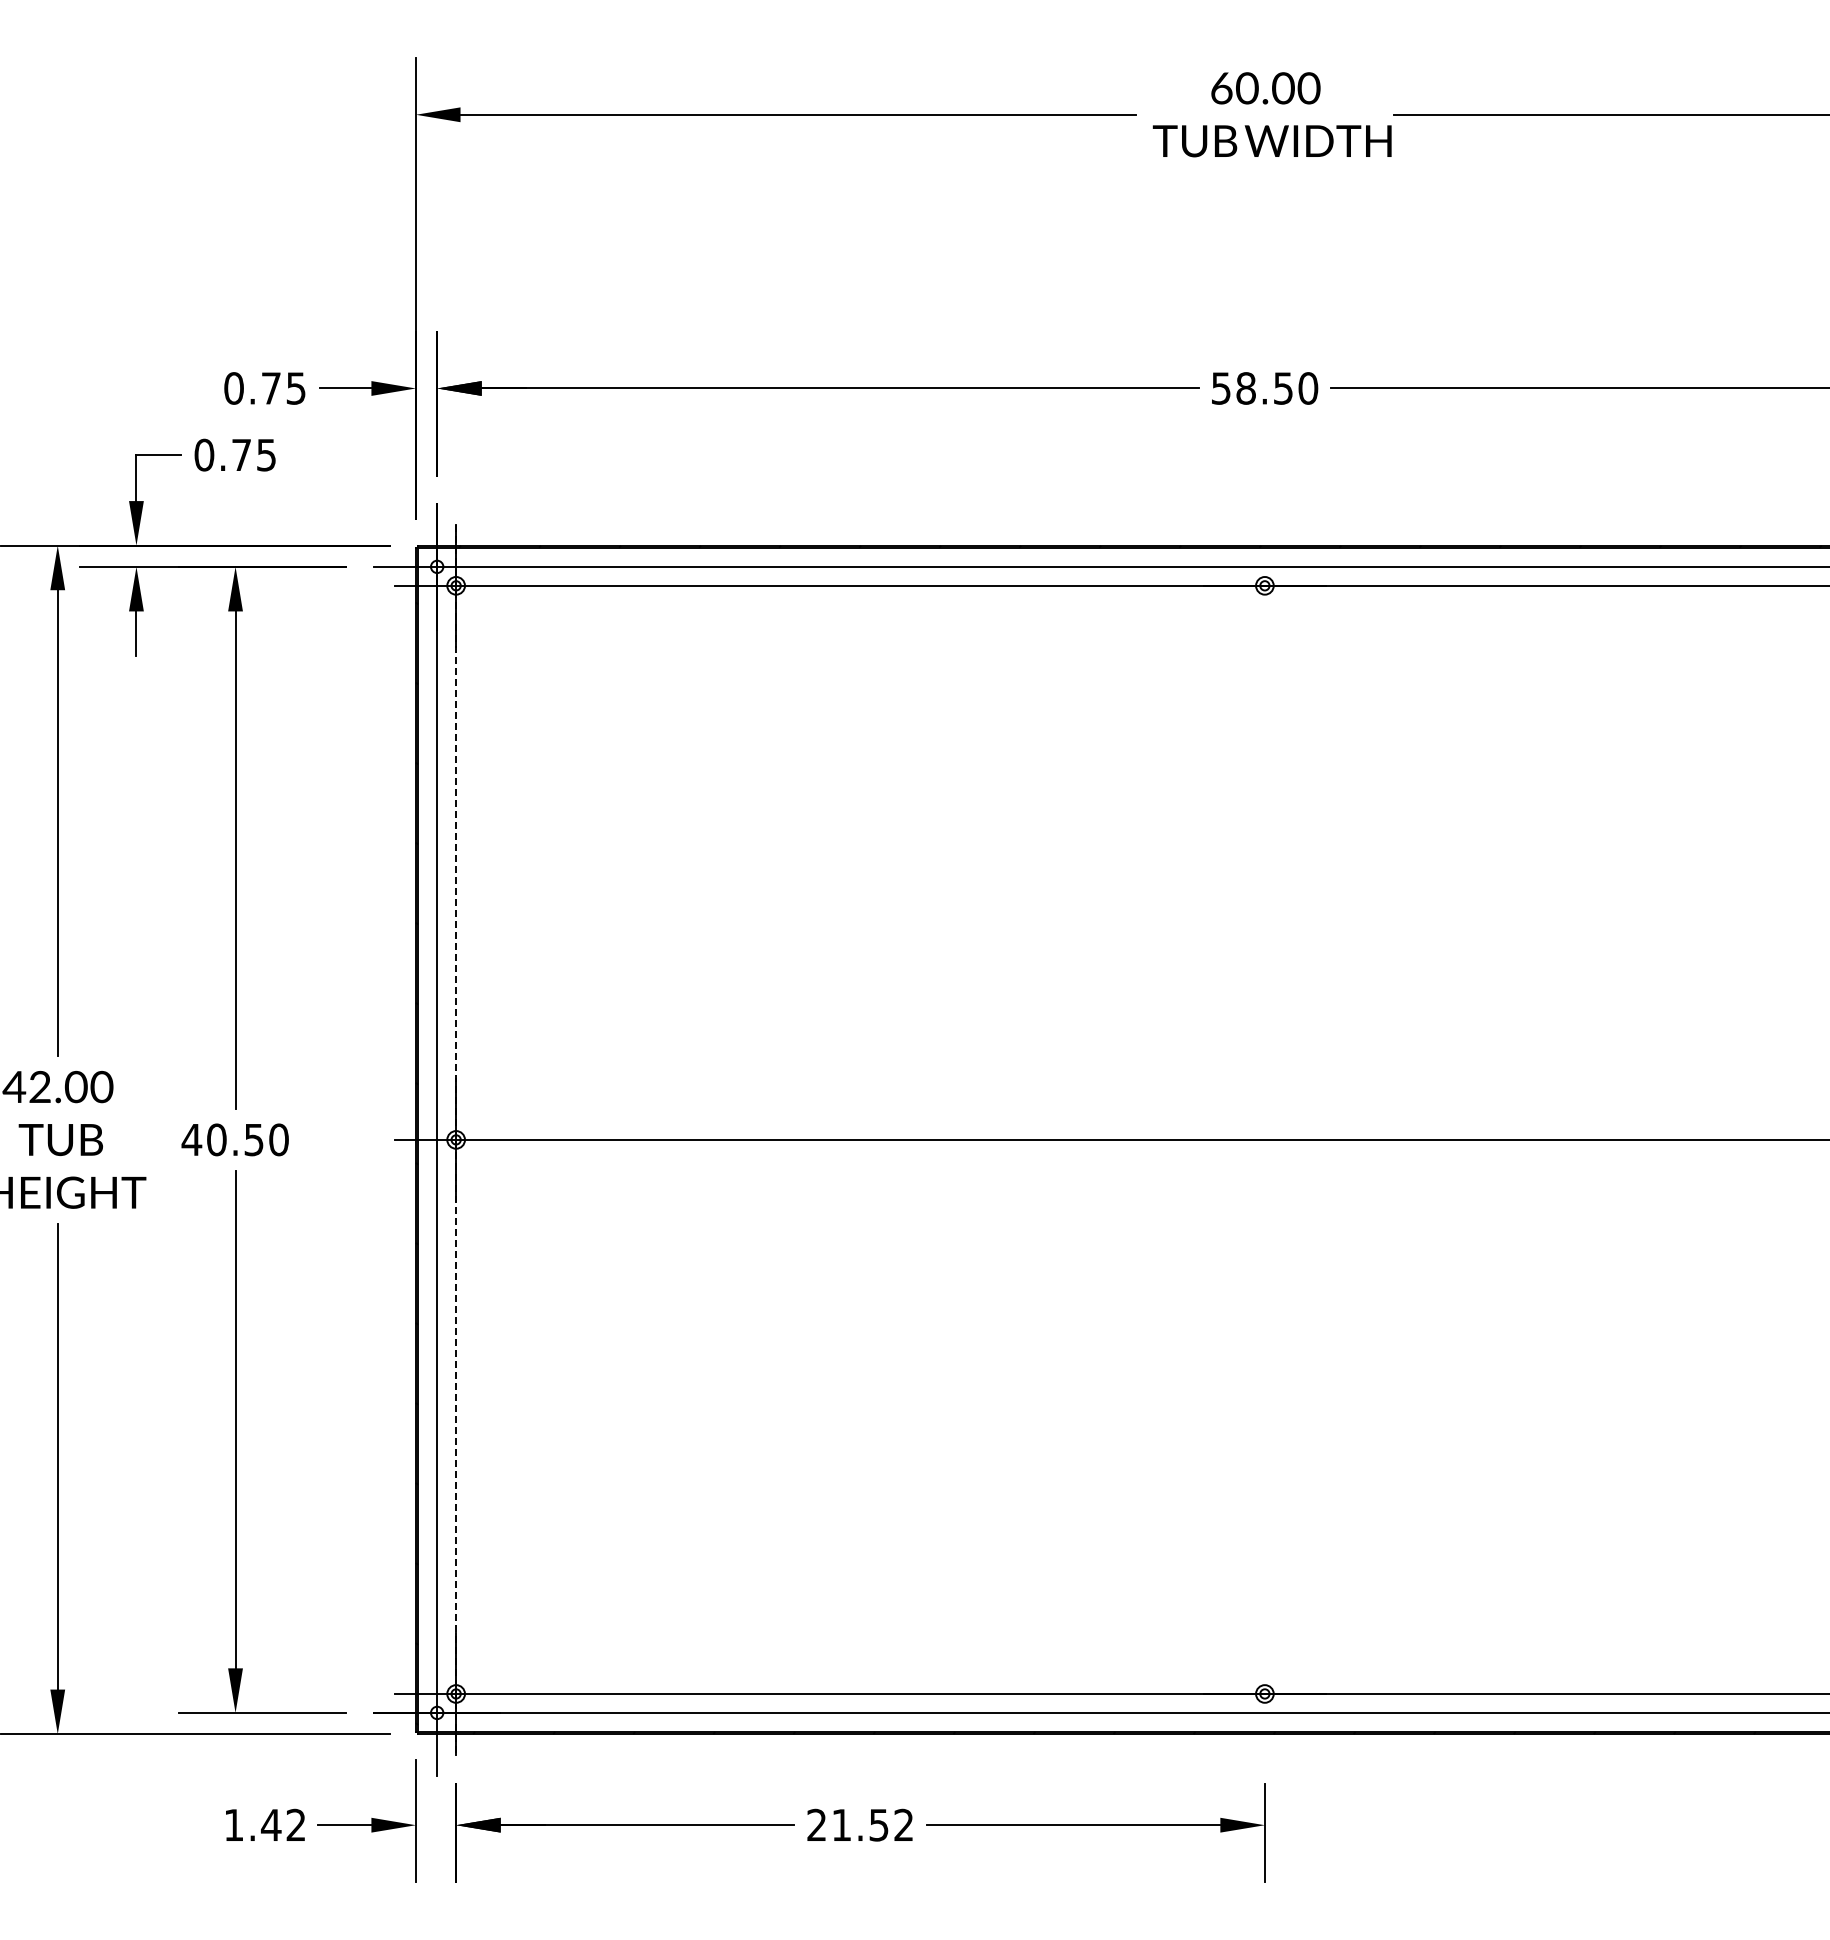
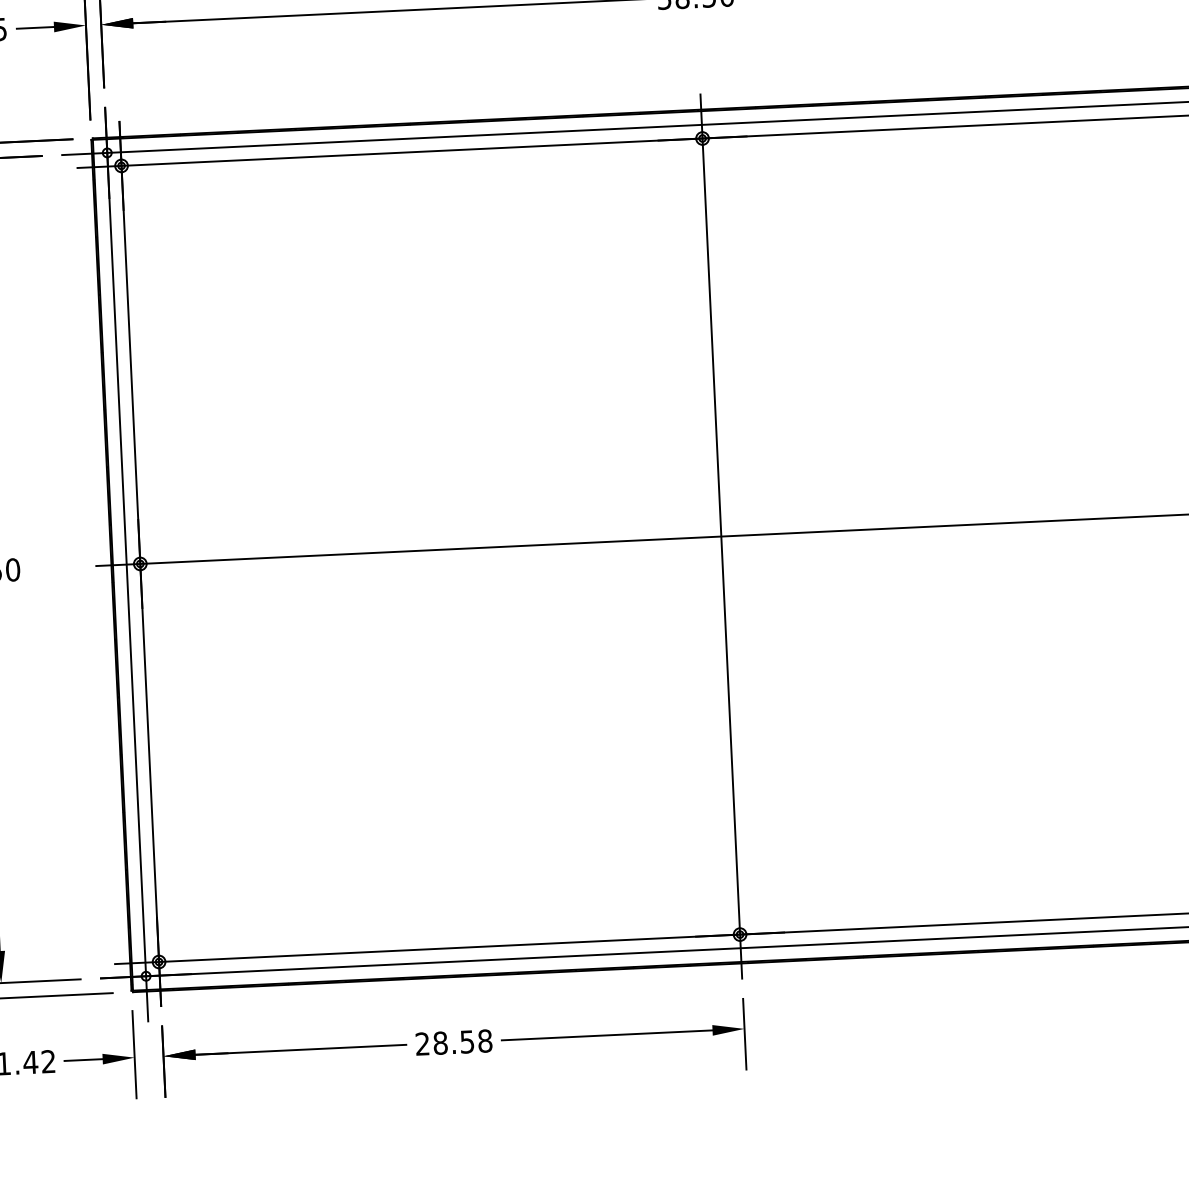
line: (1264, 1139) -> (721, 536), added
line: (456, 1140) -> (140, 564), dashed -> solid
text: (872, 1824) -> (462, 1041), 21.52 -> 28.58

